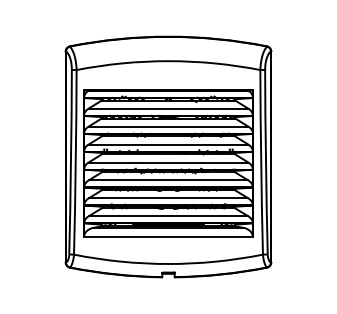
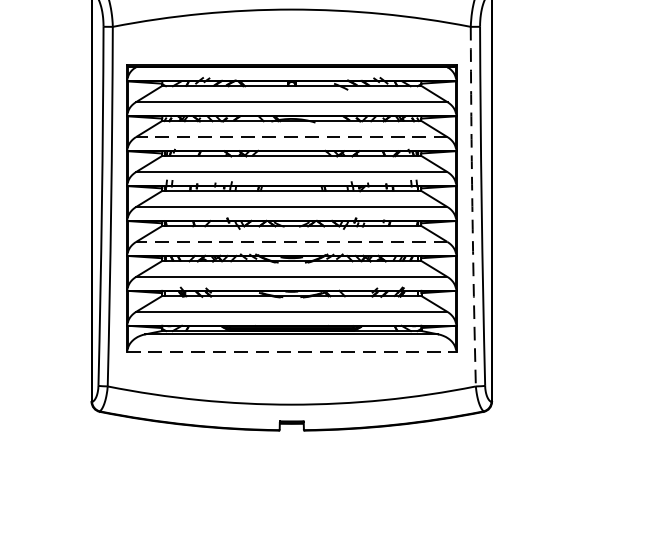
line: (168, 126) -> (291, 136), solid -> dashed
arc: (261, 162) -> (472, 206), solid -> dashed
line: (168, 180) -> (291, 242), solid -> dashed
line: (168, 236) -> (291, 351), solid -> dashed

